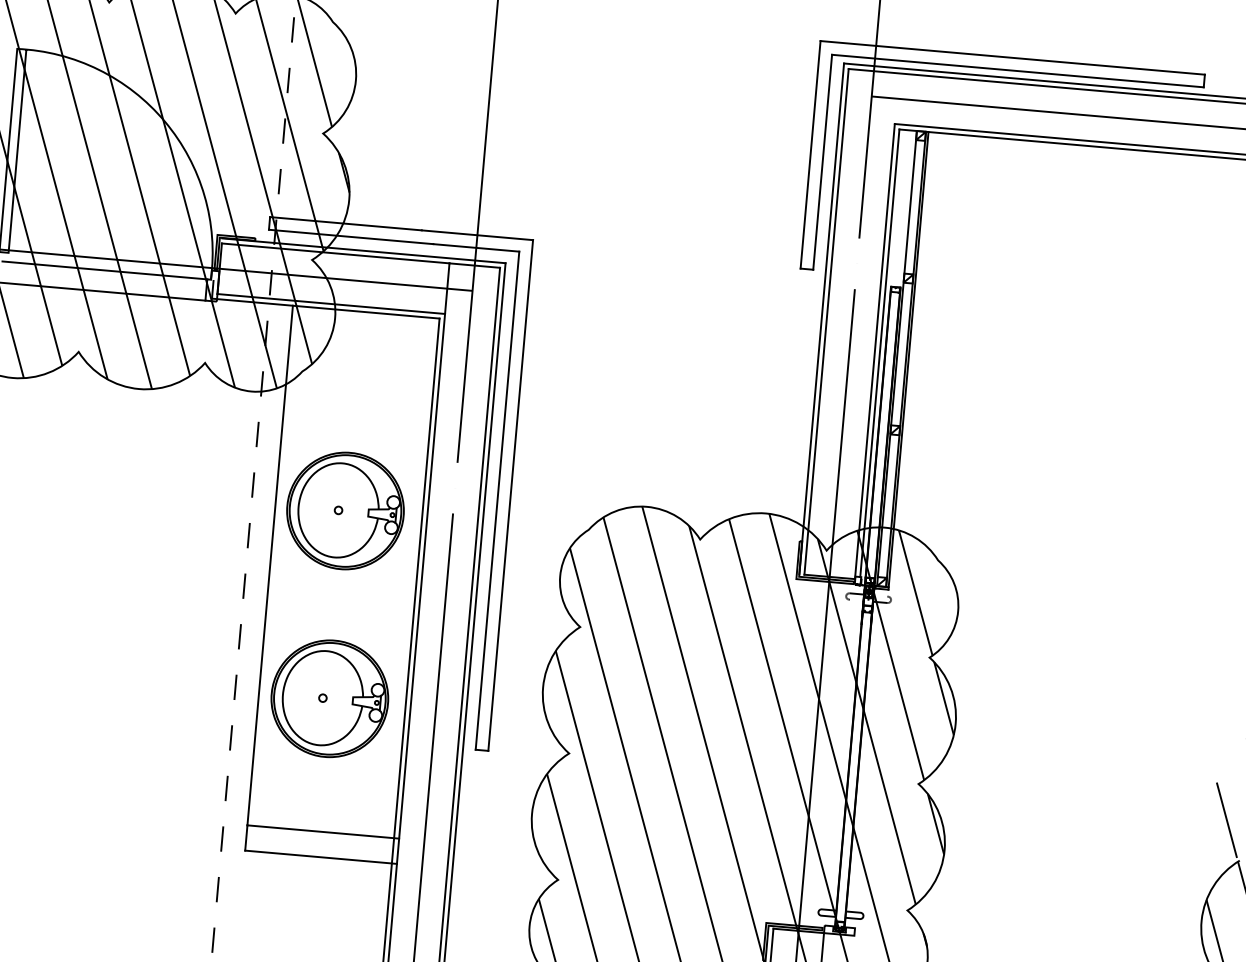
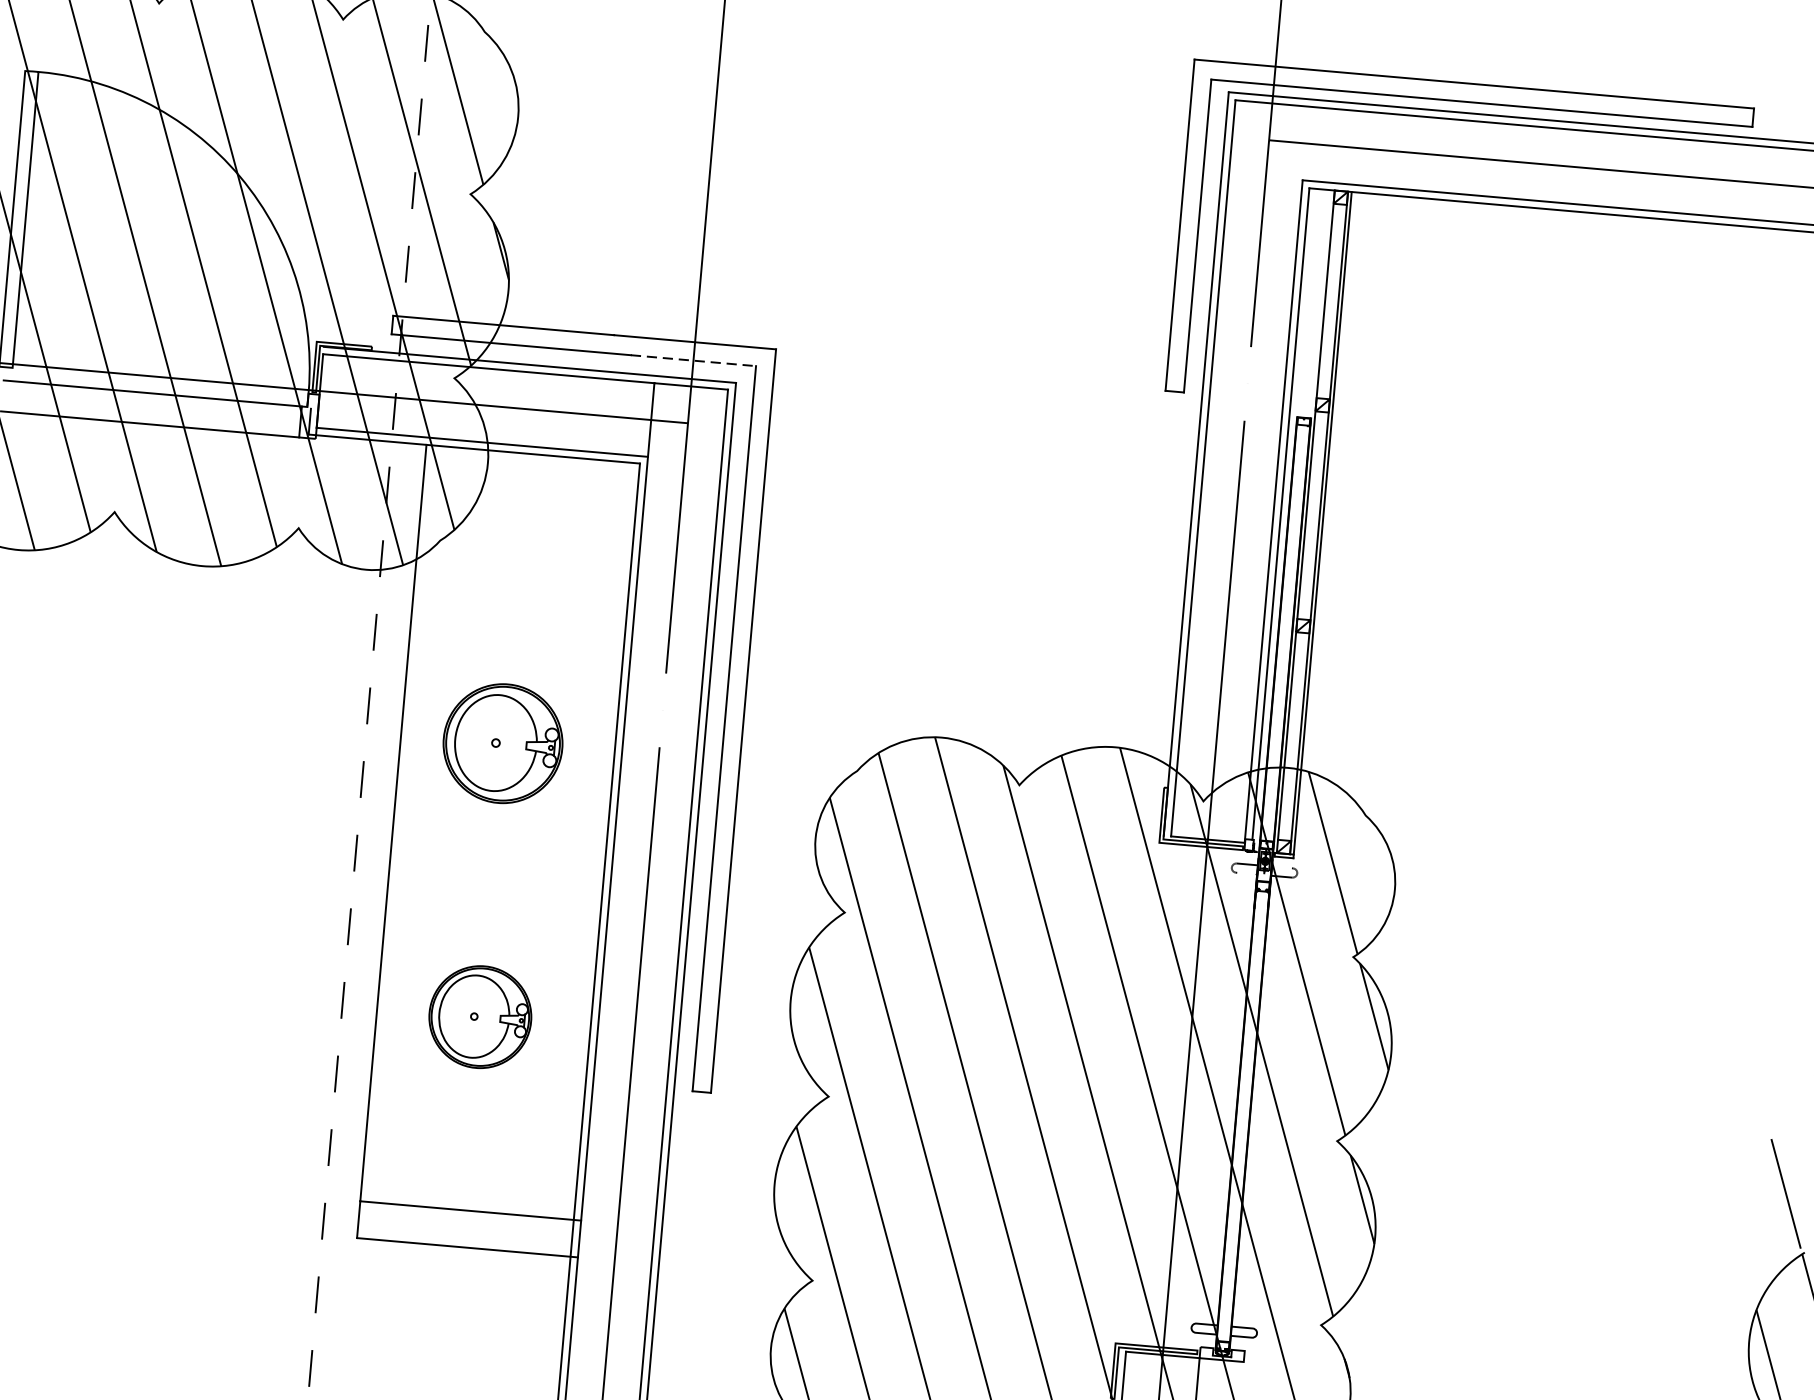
line: (476, 247) -> (693, 360), solid -> dashed
part: (345, 510) -> (503, 742), size x0.7
part: (329, 698) -> (479, 1016), size x0.6

